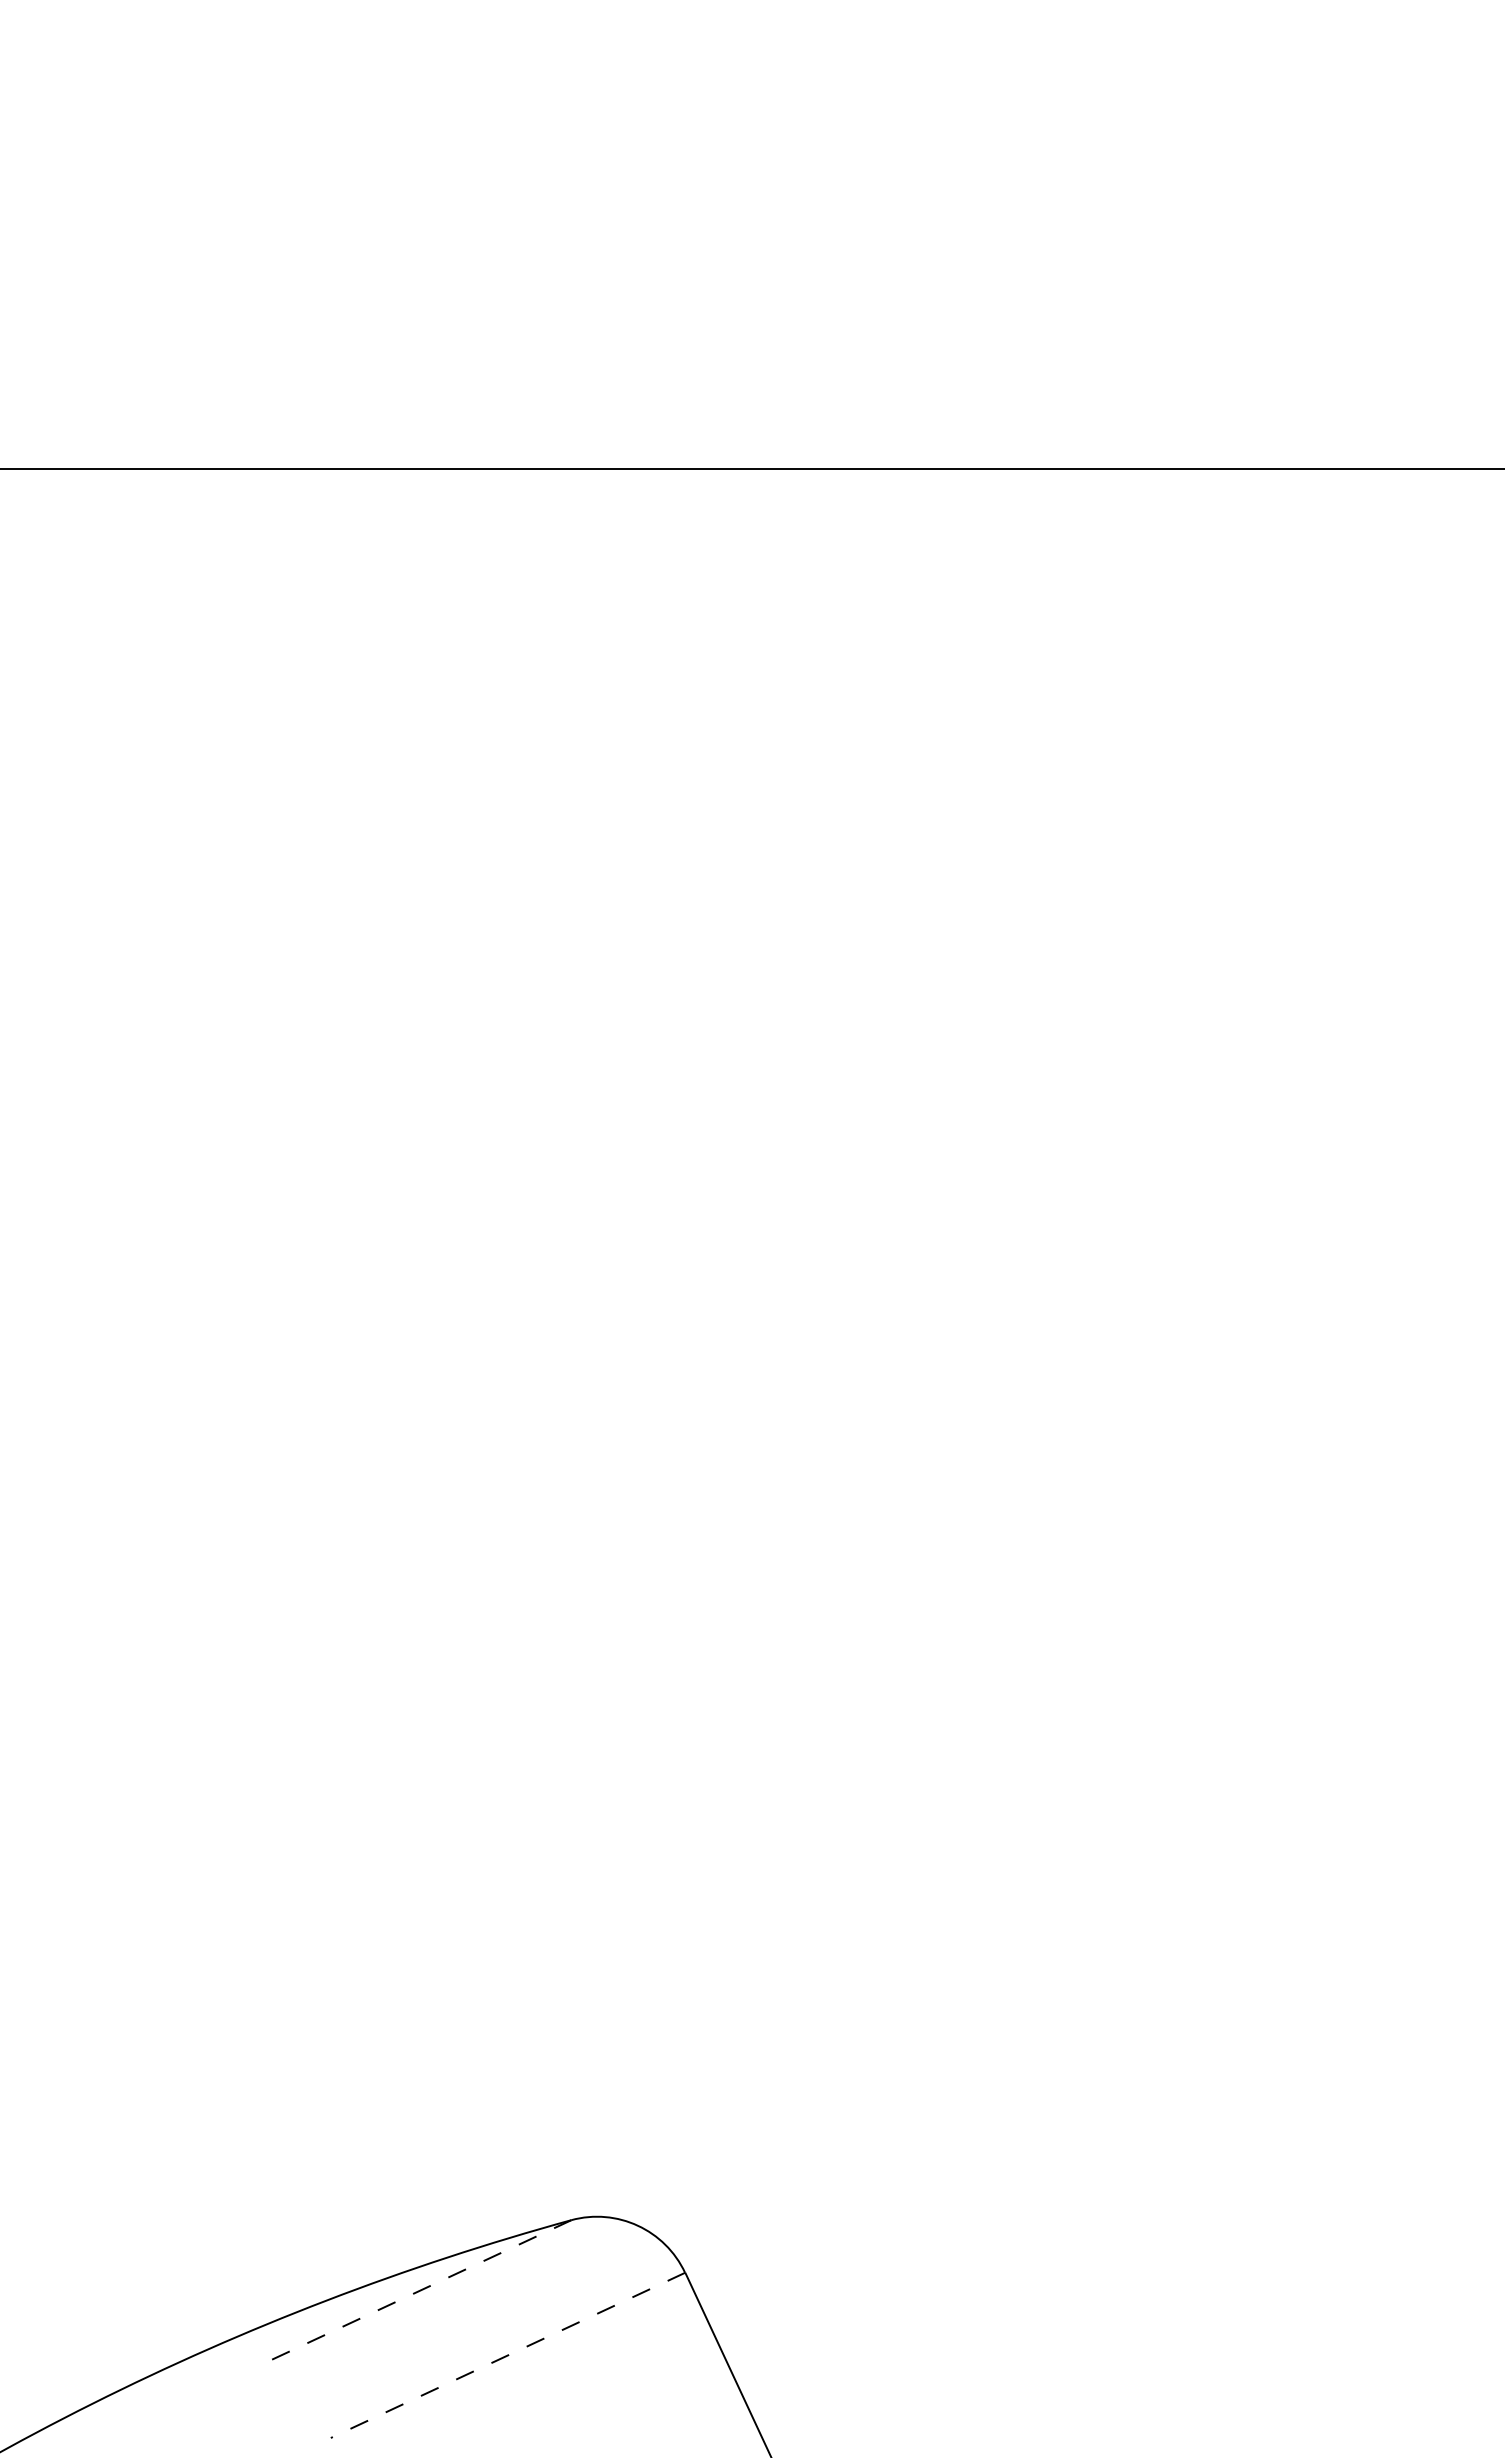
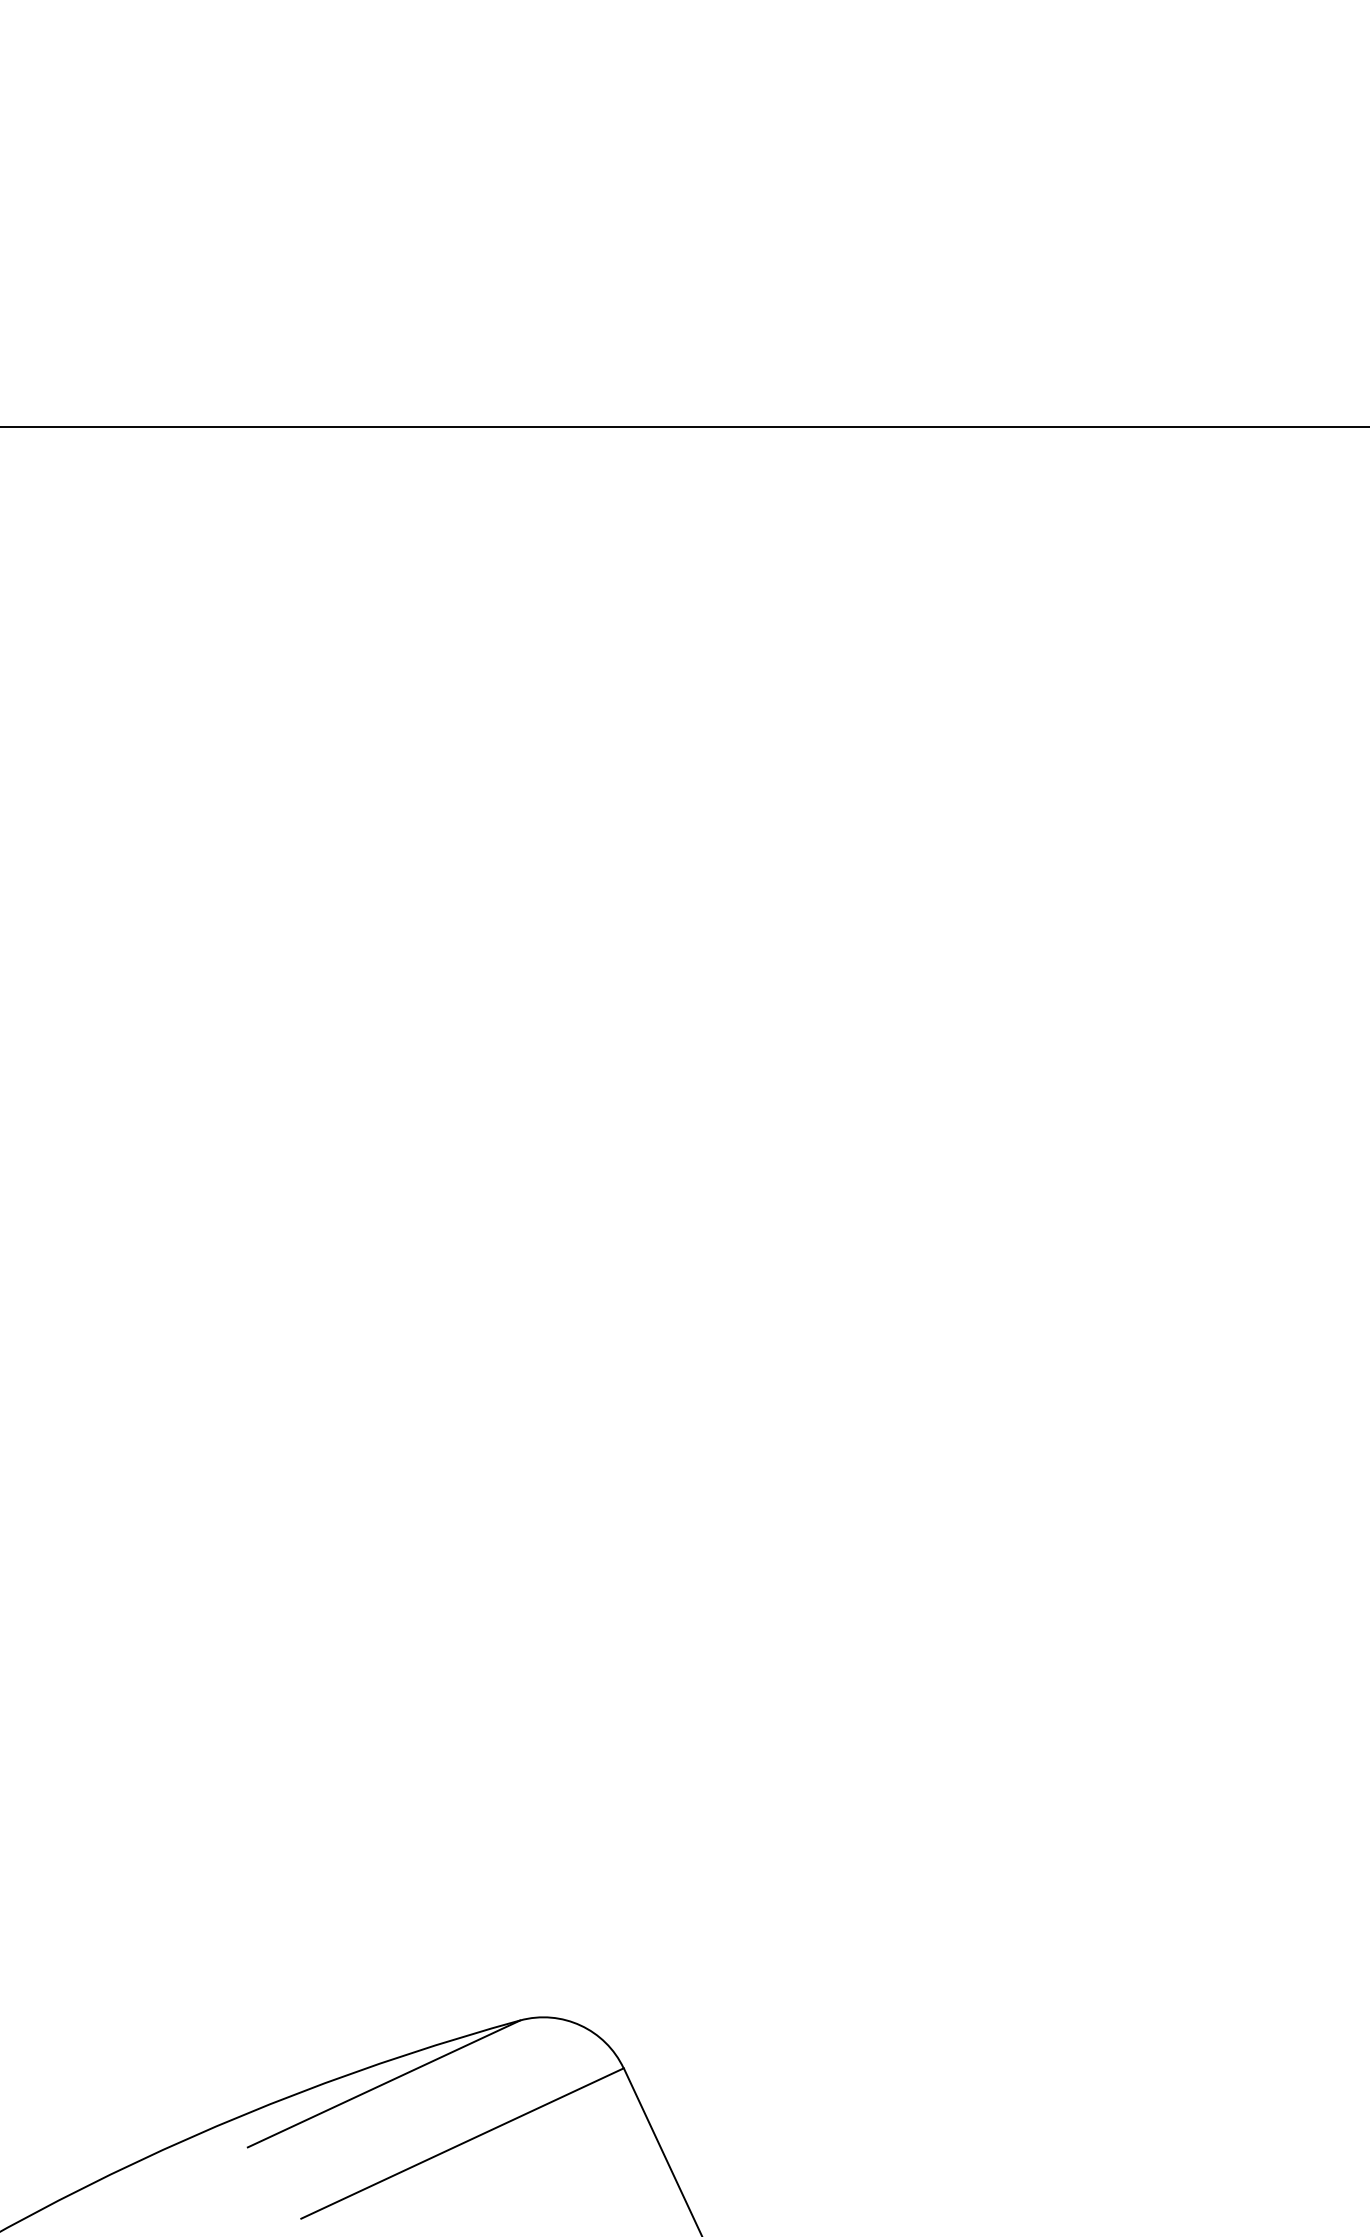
line: (422, 2289) -> (384, 2083), dashed -> solid
line: (508, 2355) -> (462, 2143), dashed -> solid

